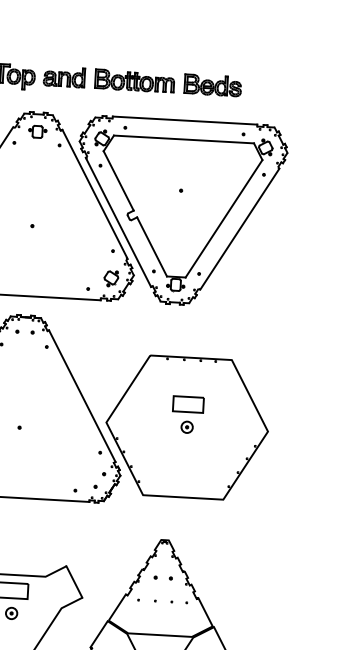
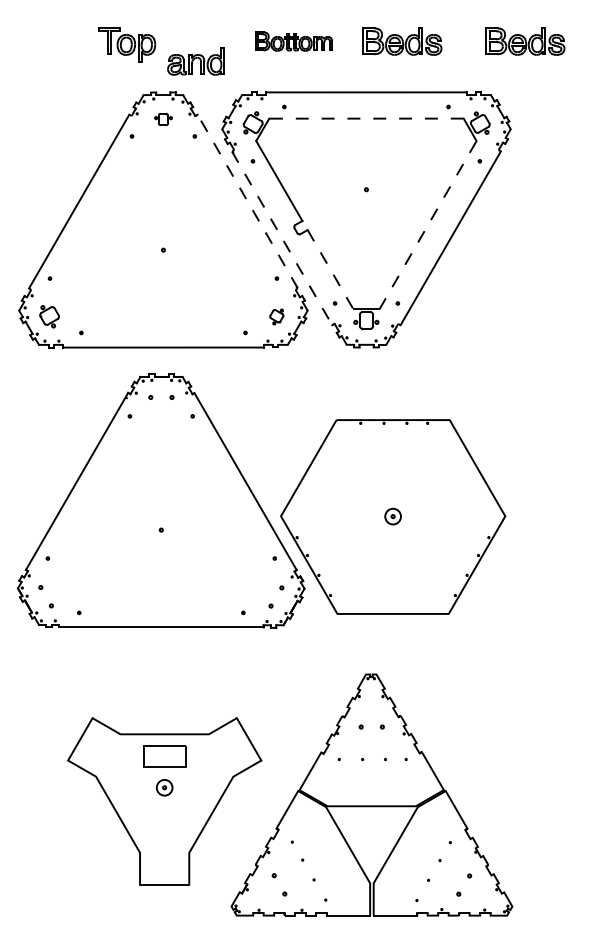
part: (63, 77) -> (195, 61), moved
part: (134, 80) -> (293, 41), size x0.7
part: (301, 90) -> (525, 41), added
part: (37, 131) -> (163, 119), size x0.7
line: (183, 139) -> (365, 118), solid -> dashed
line: (94, 194) -> (247, 201), solid -> dashed
line: (224, 218) -> (428, 224), solid -> dashed
line: (118, 222) -> (282, 238), solid -> dashed
line: (151, 246) -> (330, 269), solid -> dashed
part: (111, 278) -> (276, 316), size x0.7
part: (187, 404) -> (392, 485), removed

